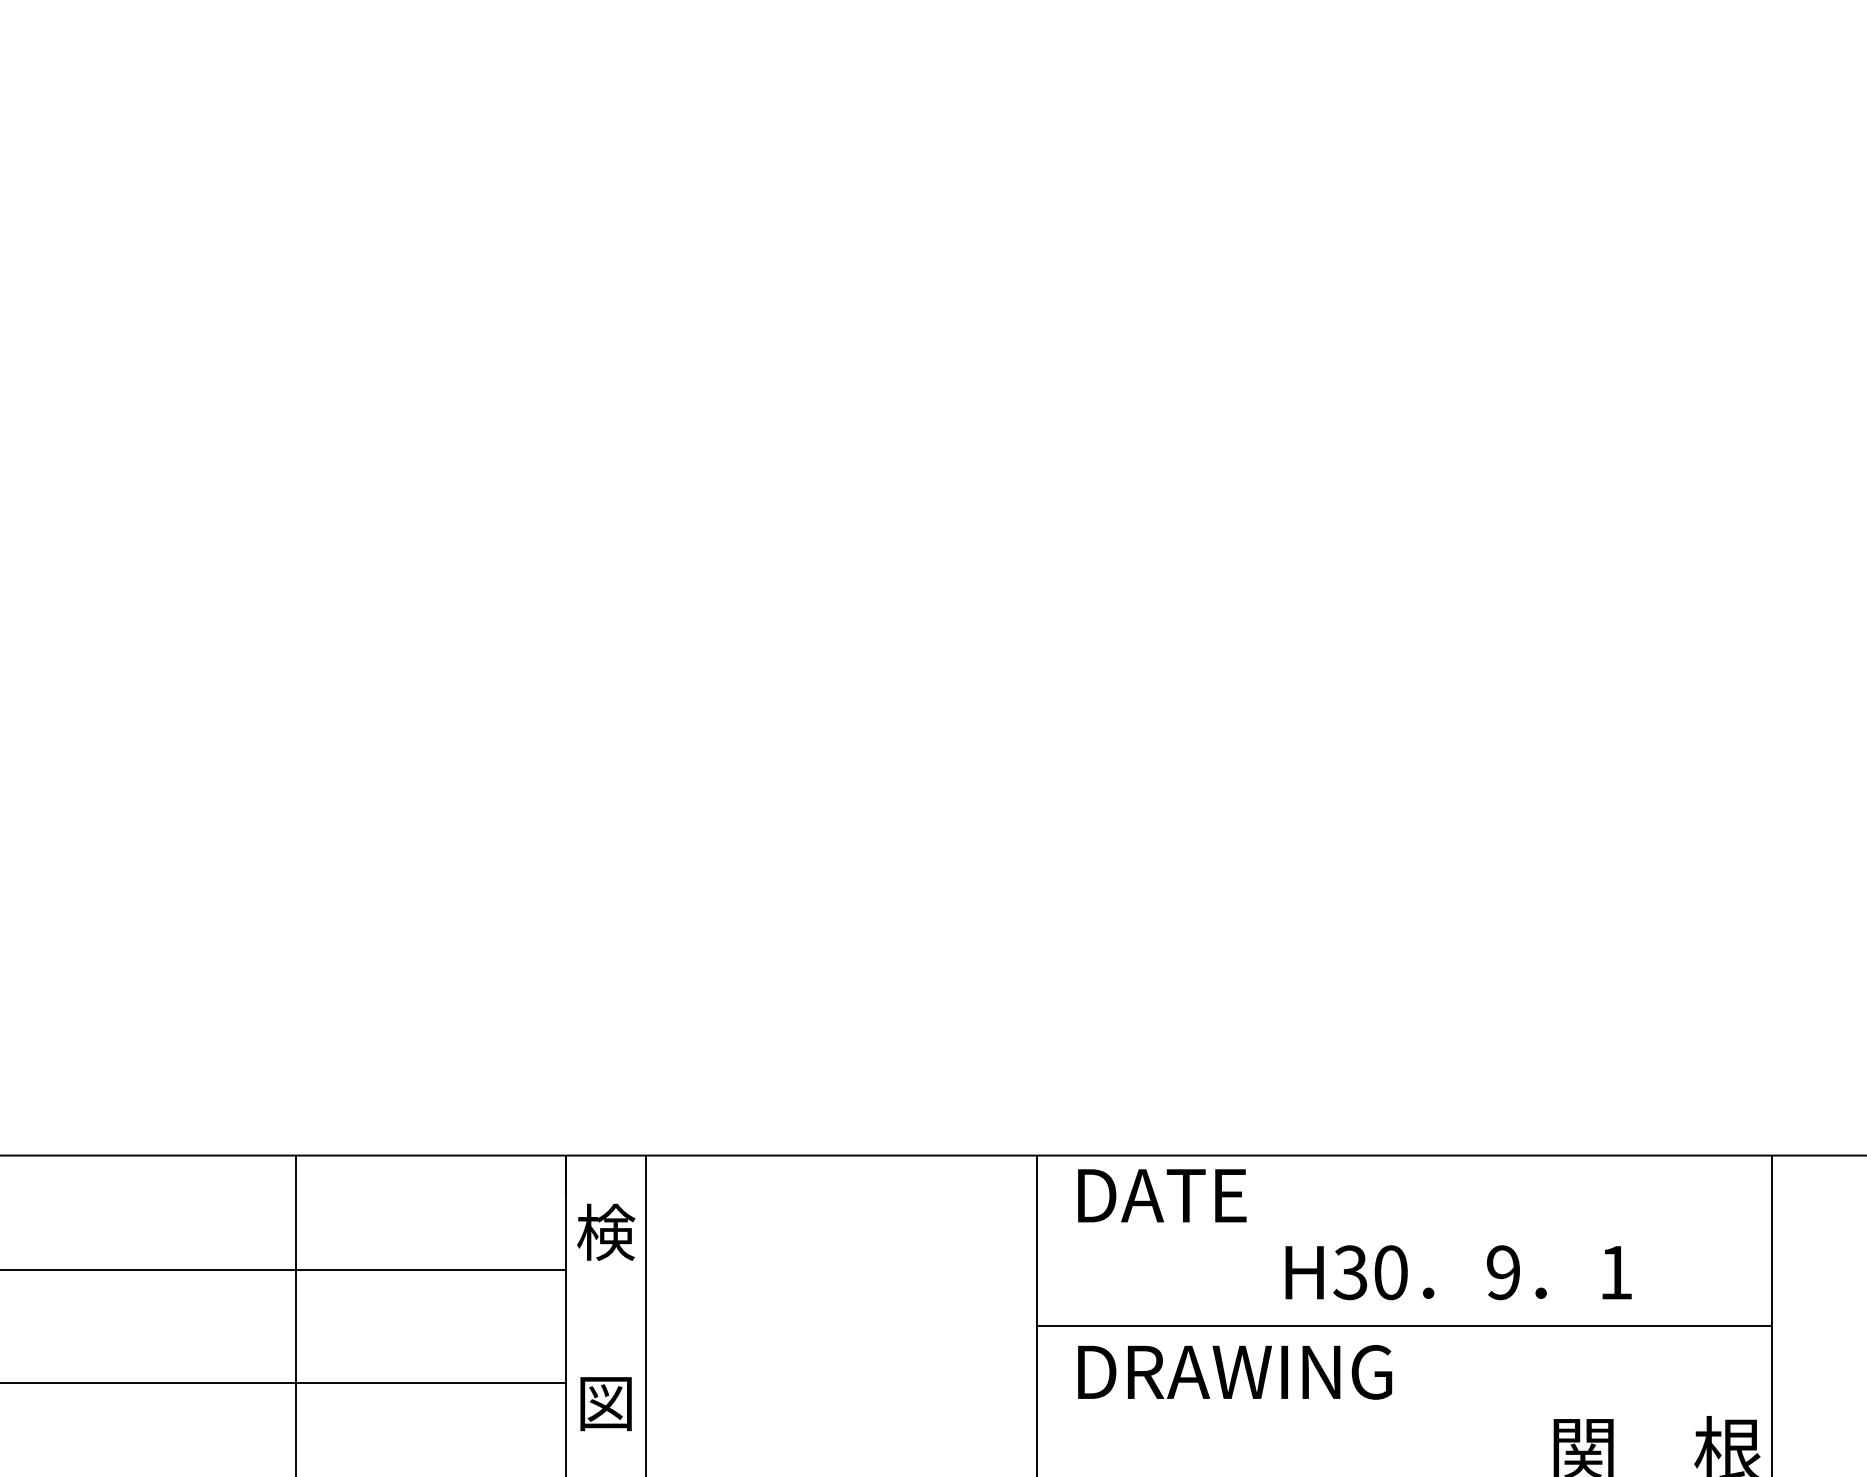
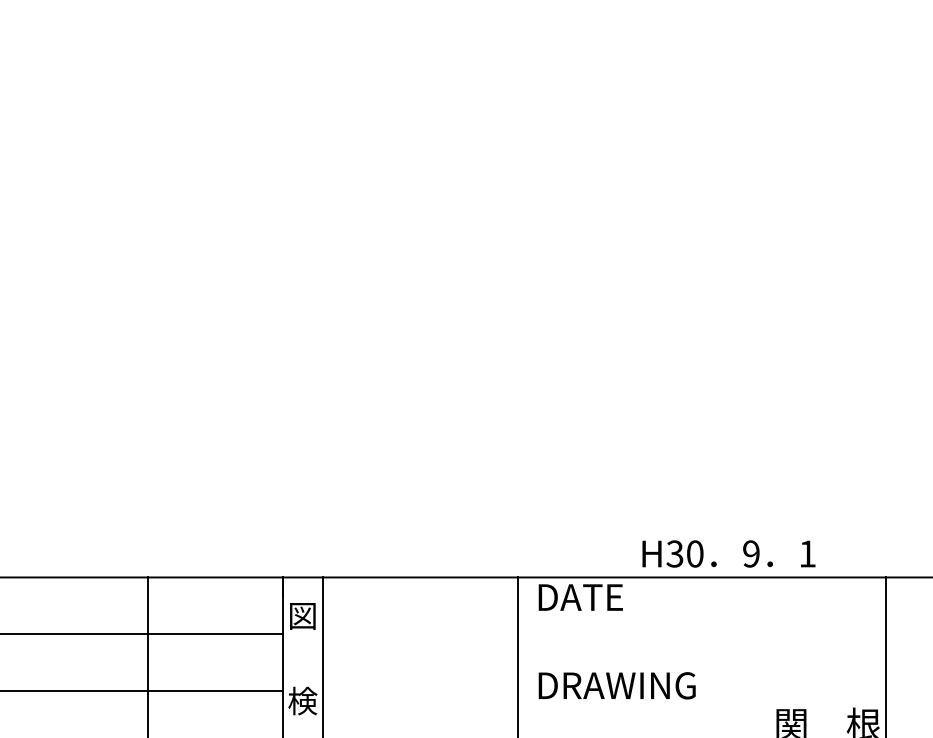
text: (605, 1231) -> (302, 615), 検 -> 図
text: (1457, 1271) -> (728, 553), moved
line: (1403, 1325) -> (701, 662), removed
text: (605, 1401) -> (302, 700), 図 -> 検

